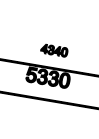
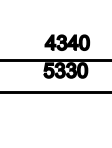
part: (54, 50) -> (67, 42), size x1.67

